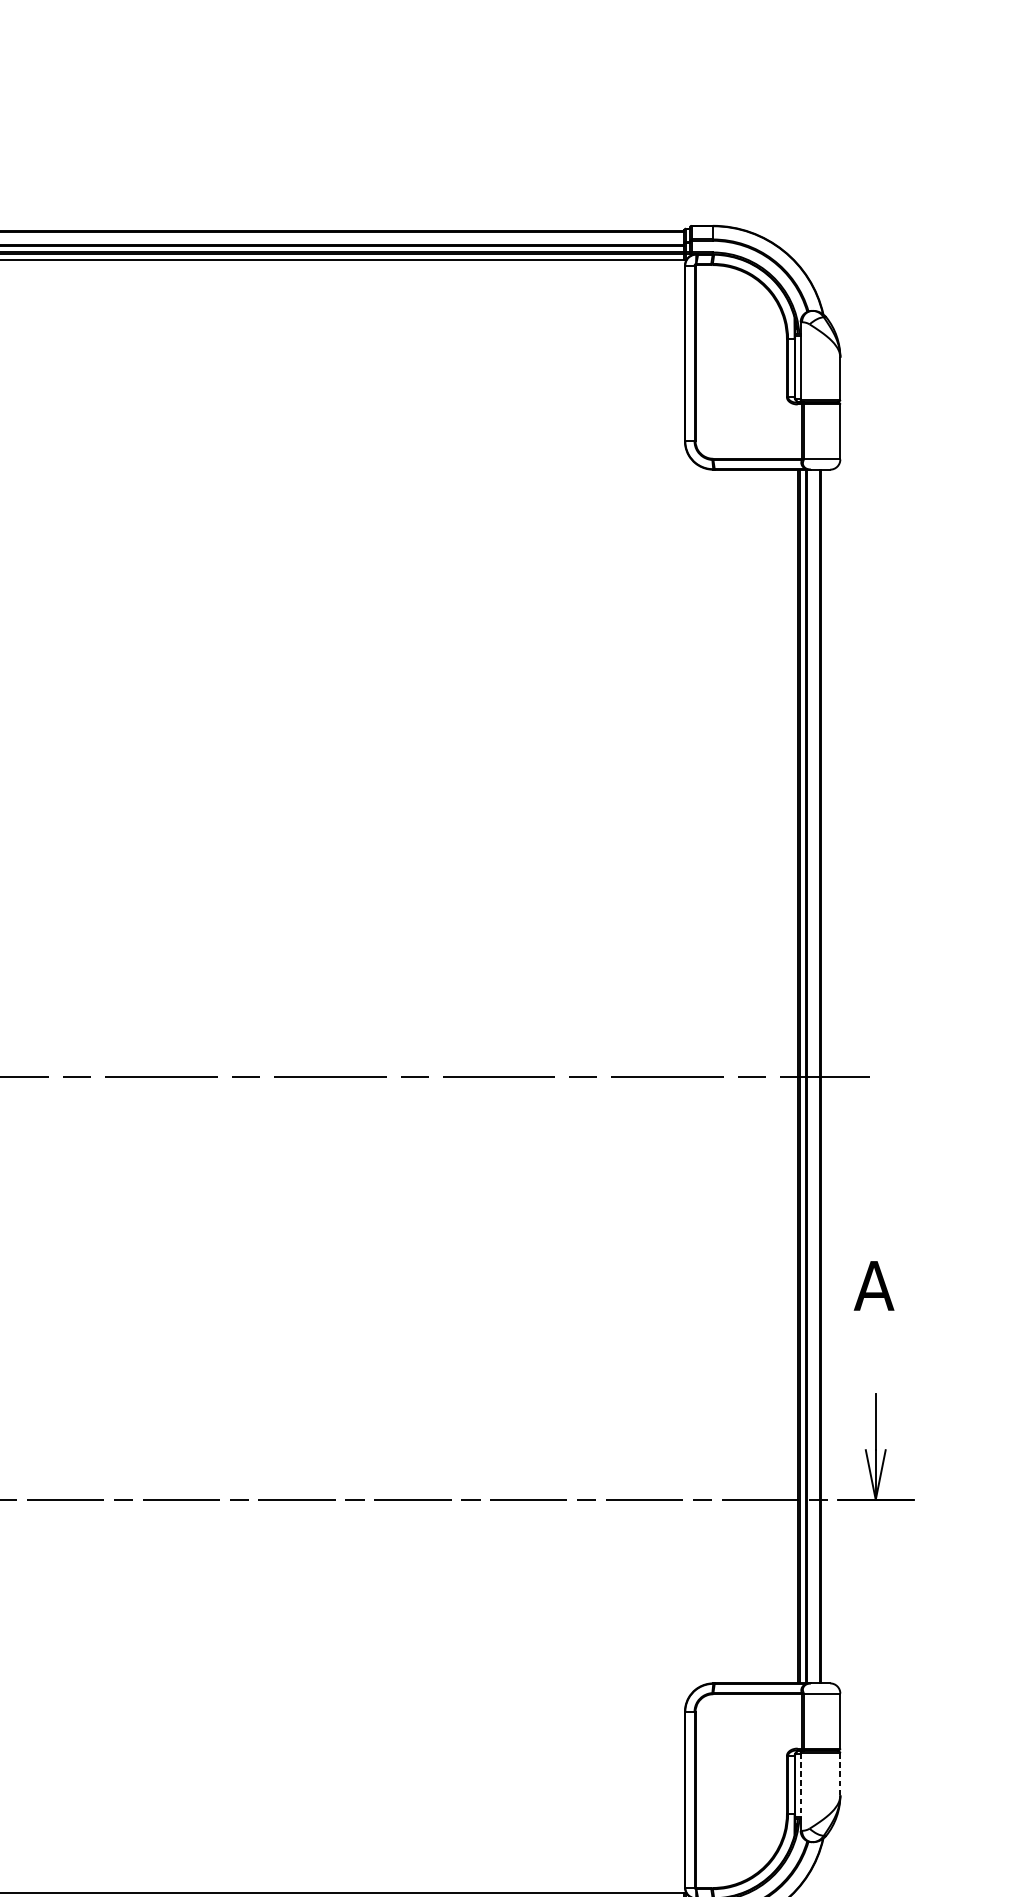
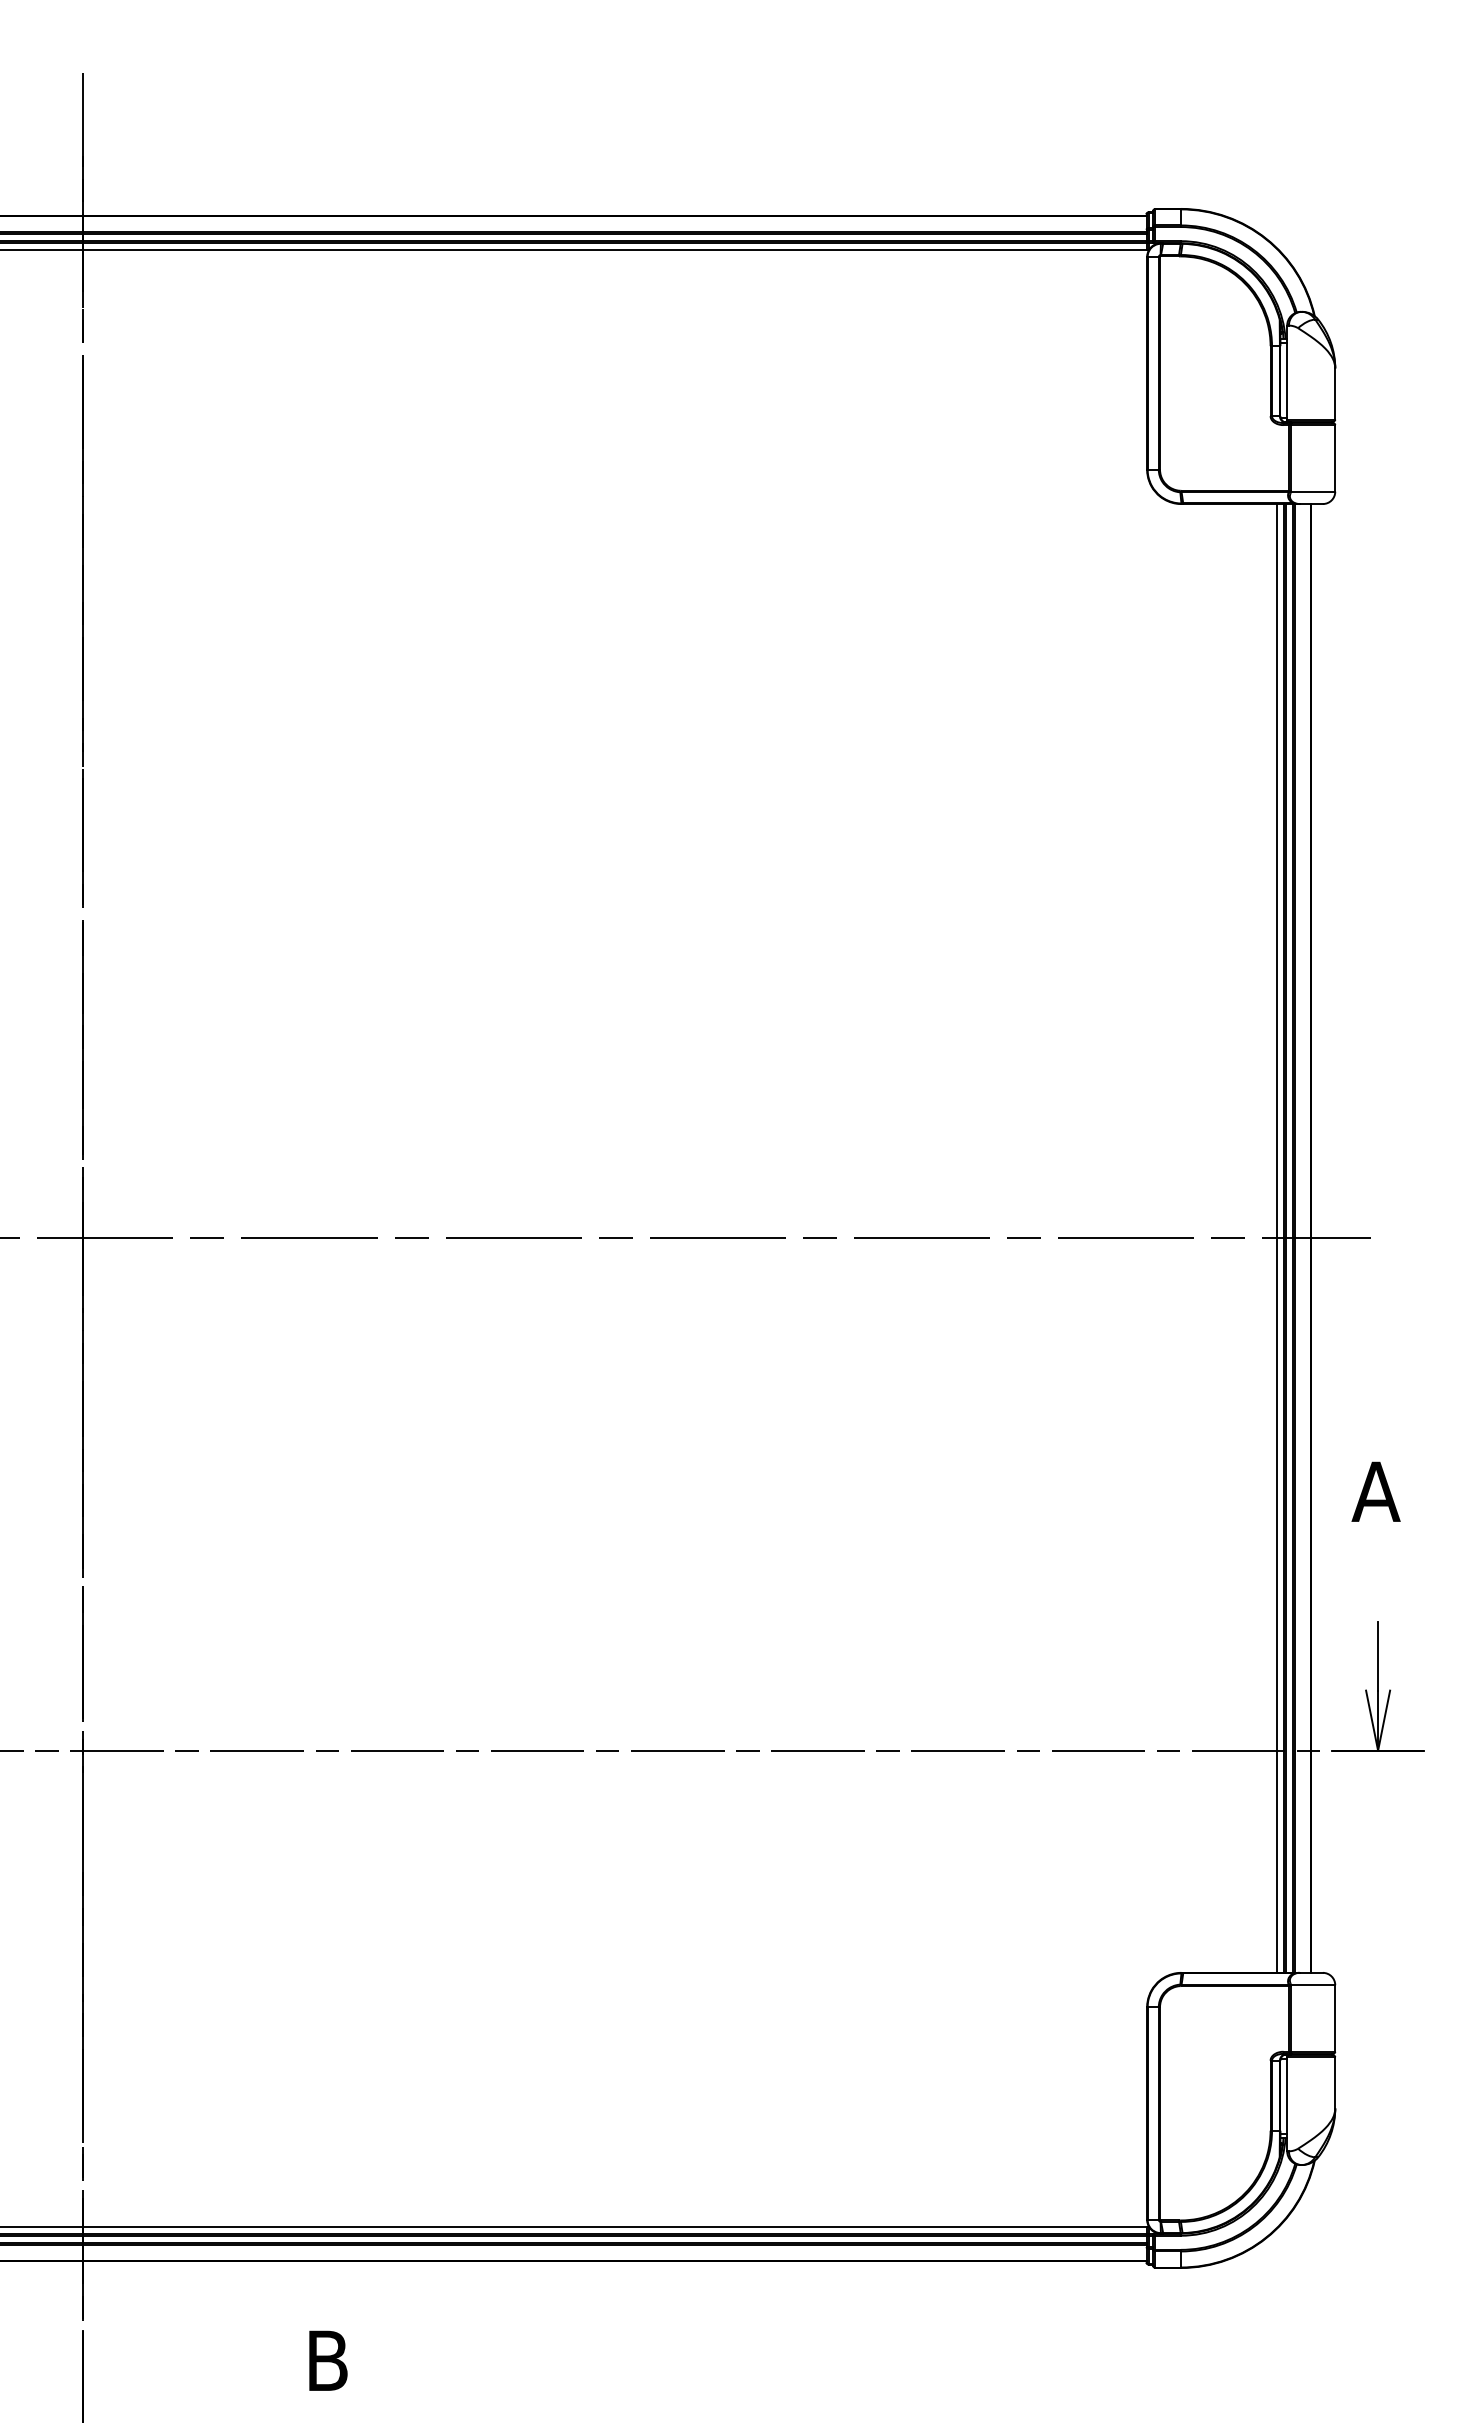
line: (791, 1076) -> (1276, 1238), added
line: (840, 1773) -> (1335, 2082), dashed -> solid
line: (800, 1786) -> (1287, 2097), dashed -> solid

